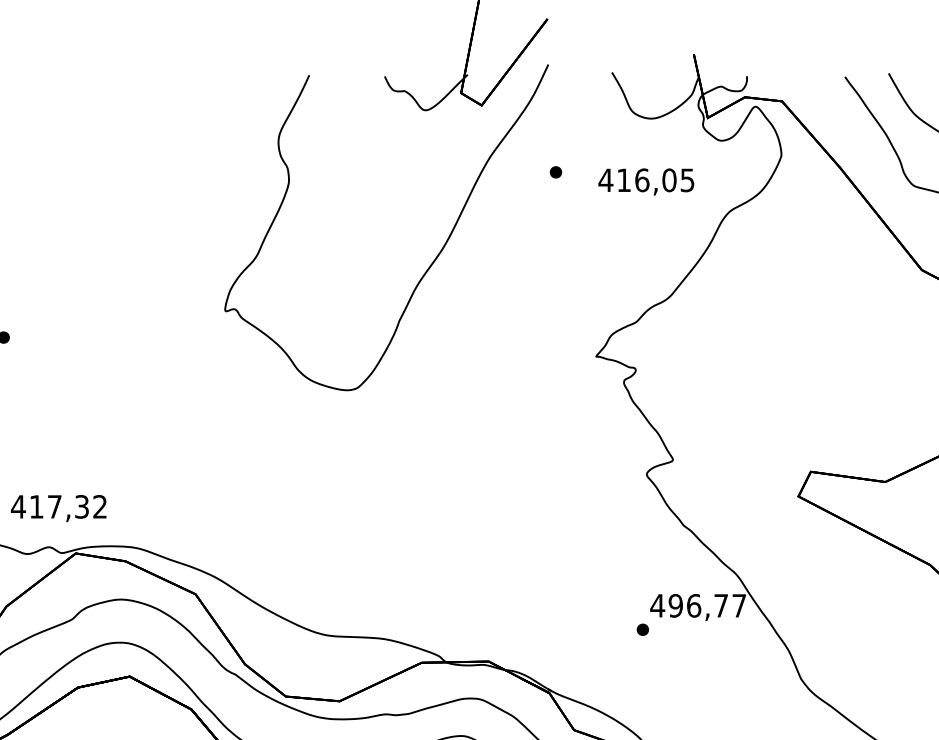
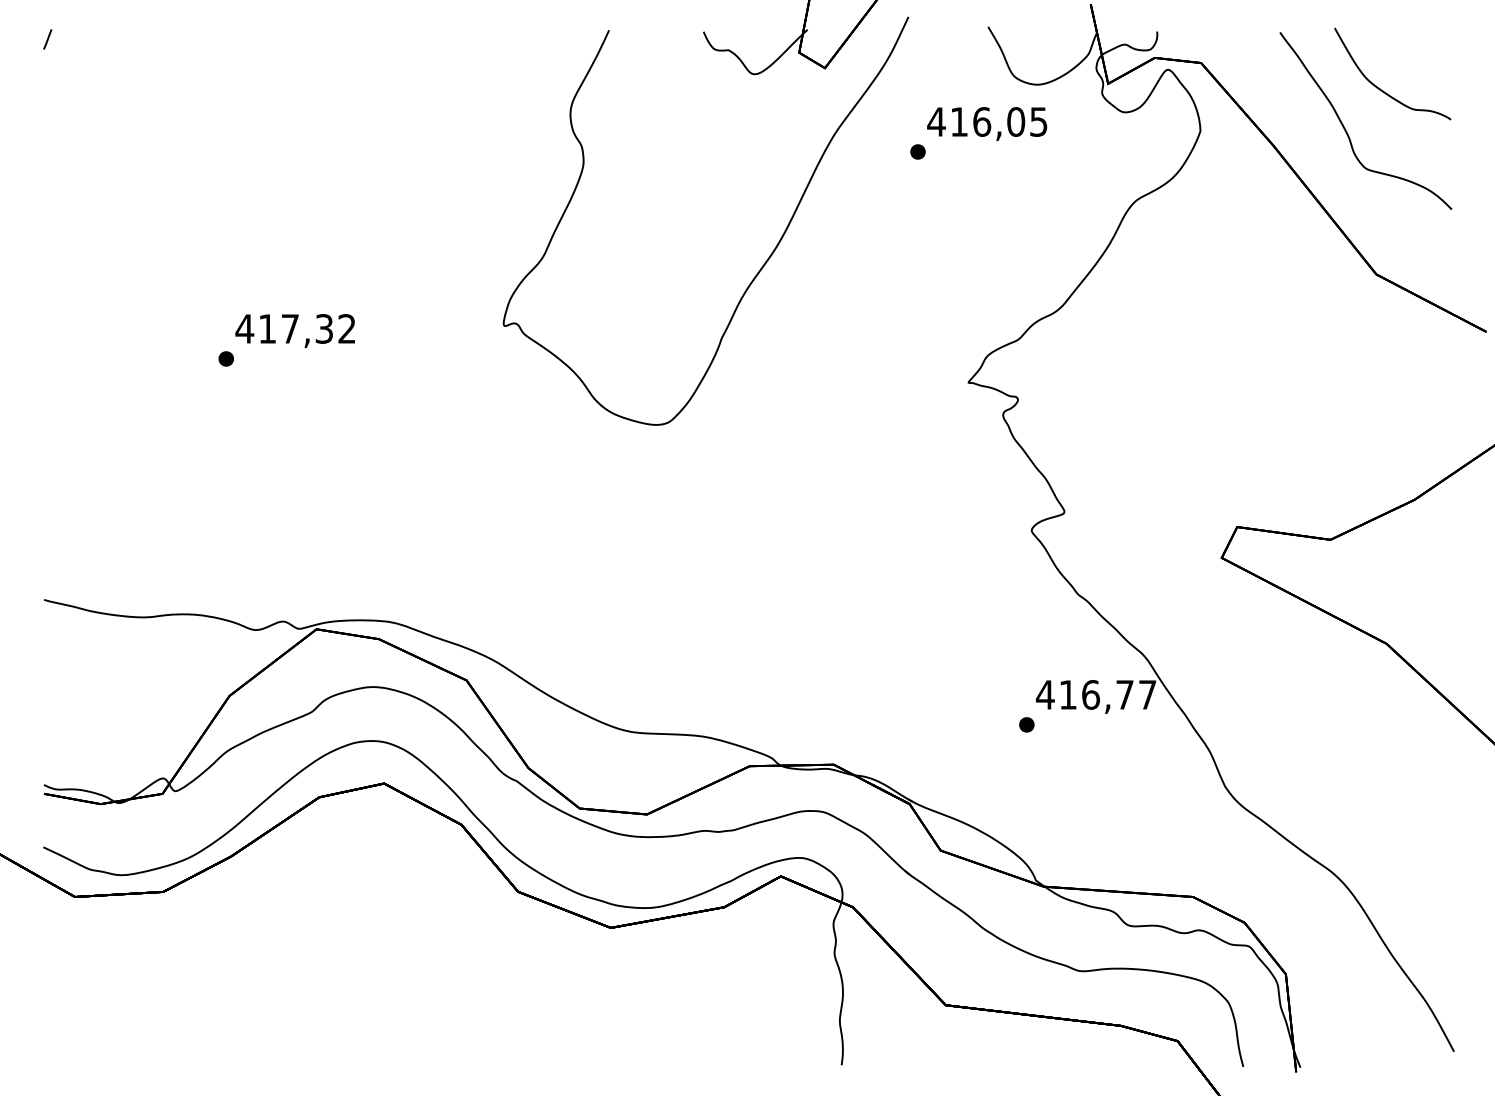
text: (646, 181) -> (987, 123), moved
text: (58, 508) -> (294, 330), moved
text: (676, 605) -> (1068, 694), 496,77 -> 416,77

